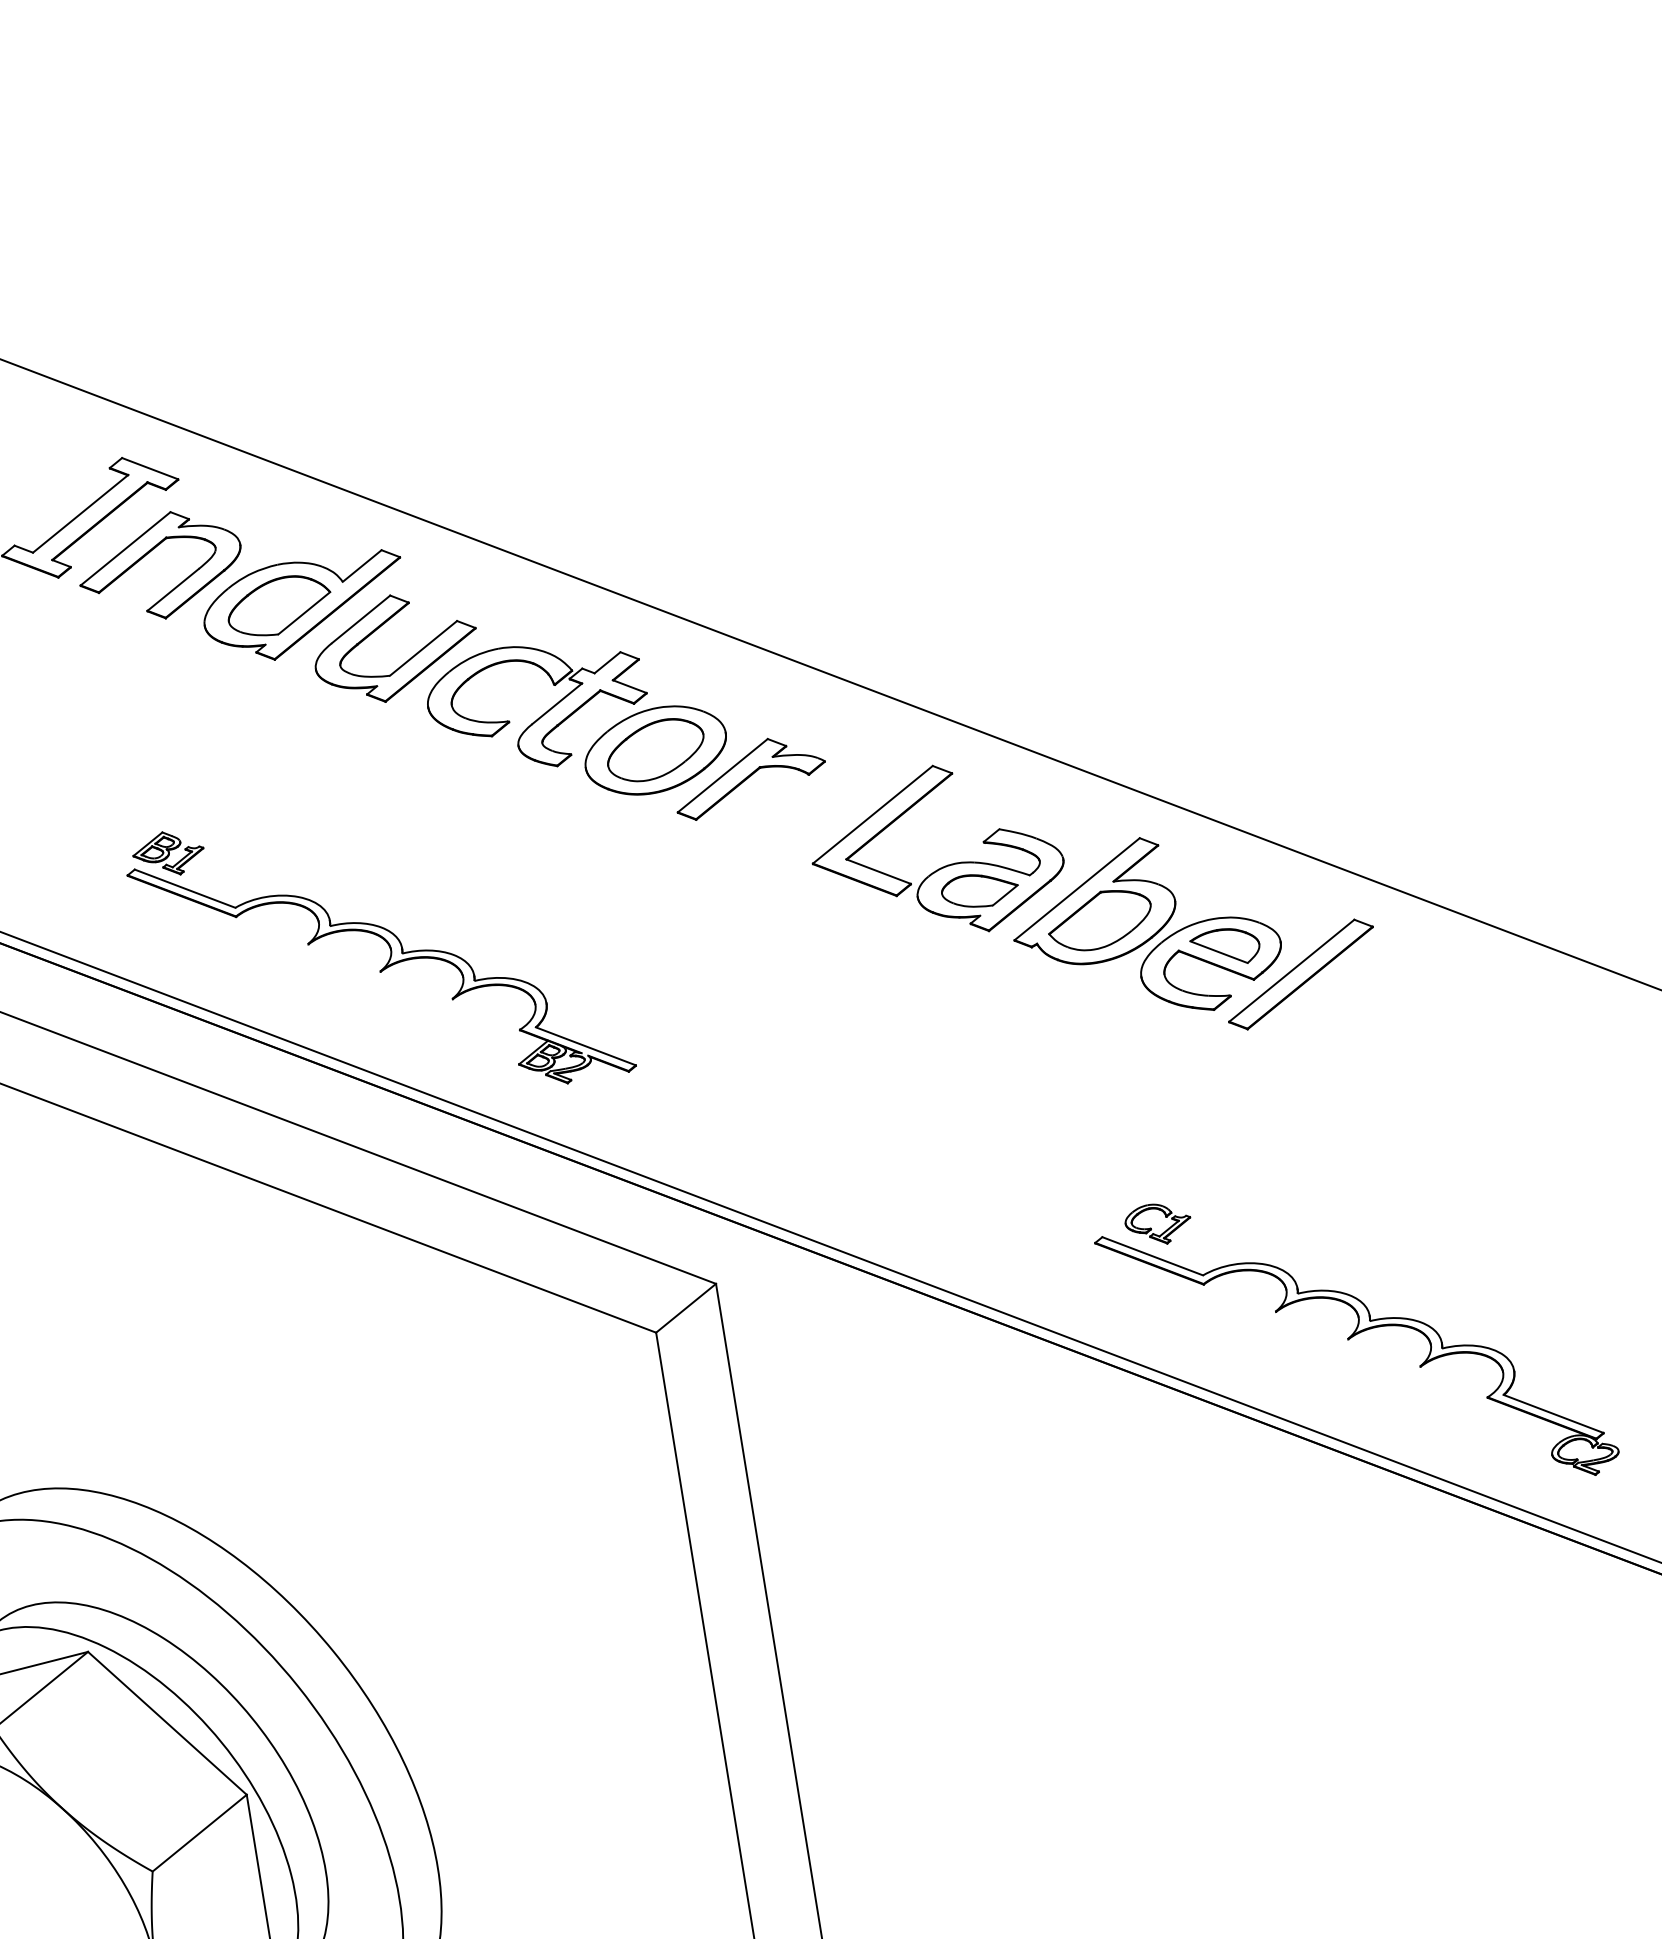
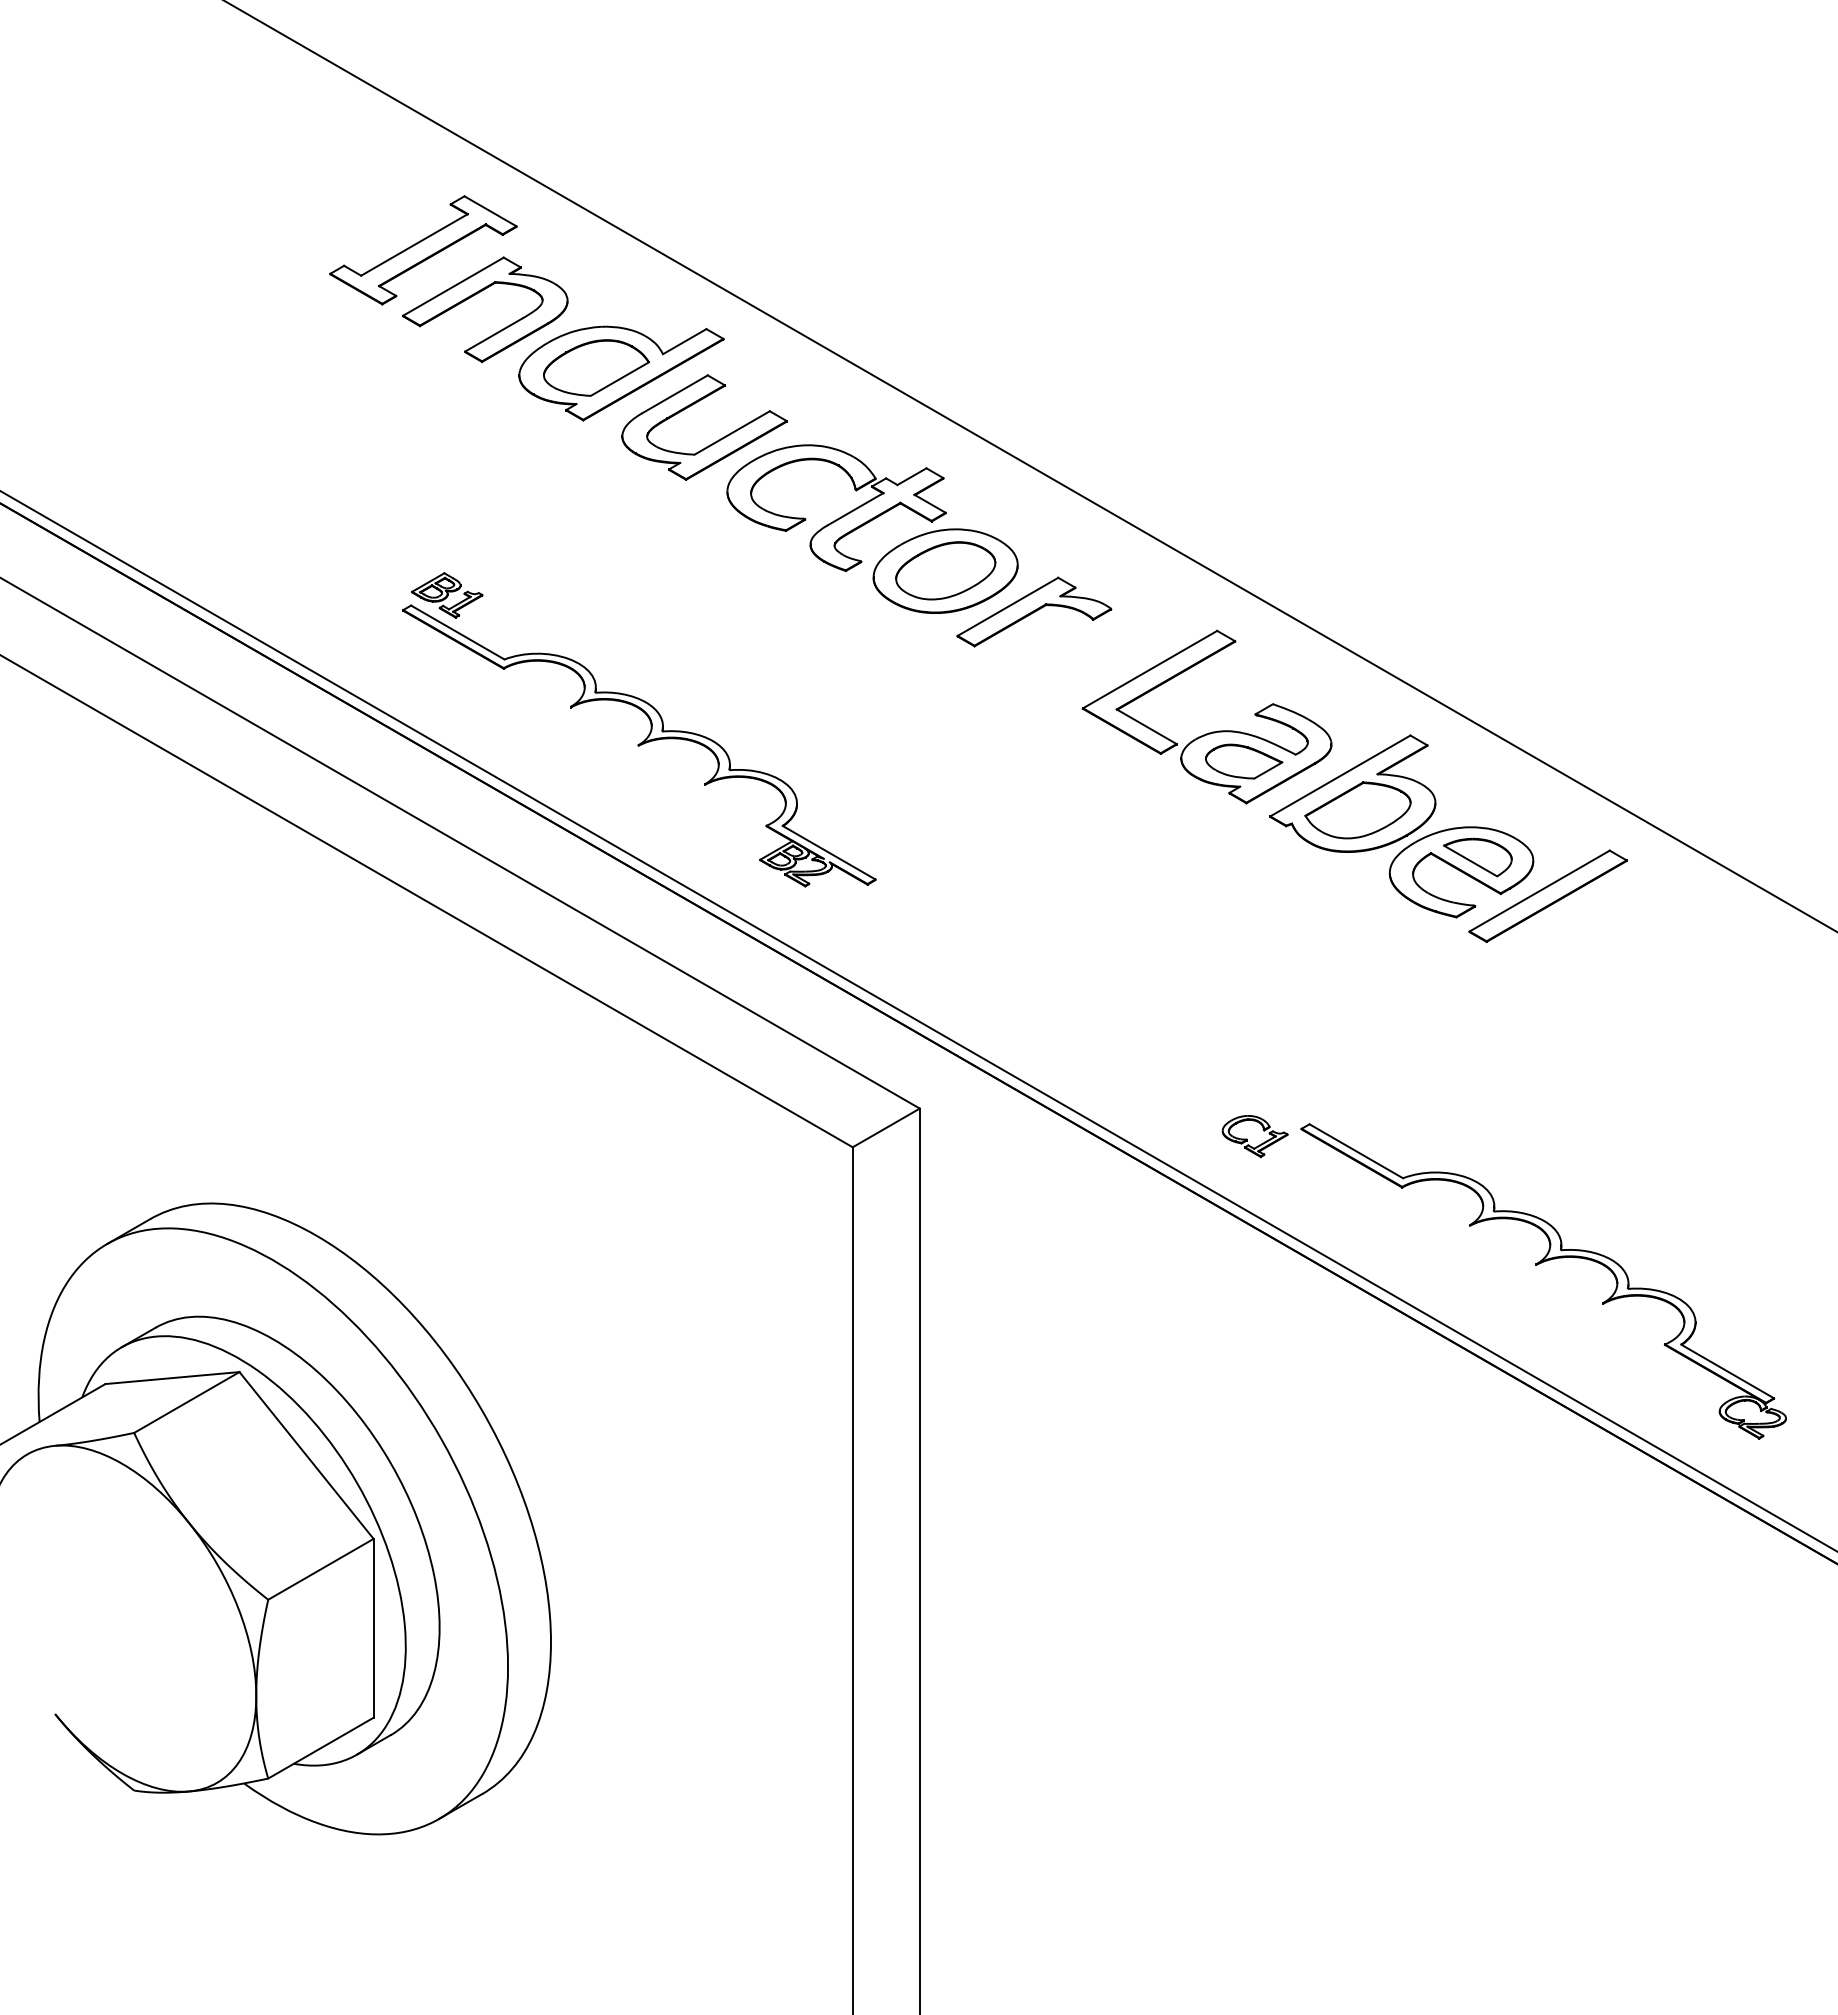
part: (1151, 1228) -> (1247, 1139), moved

